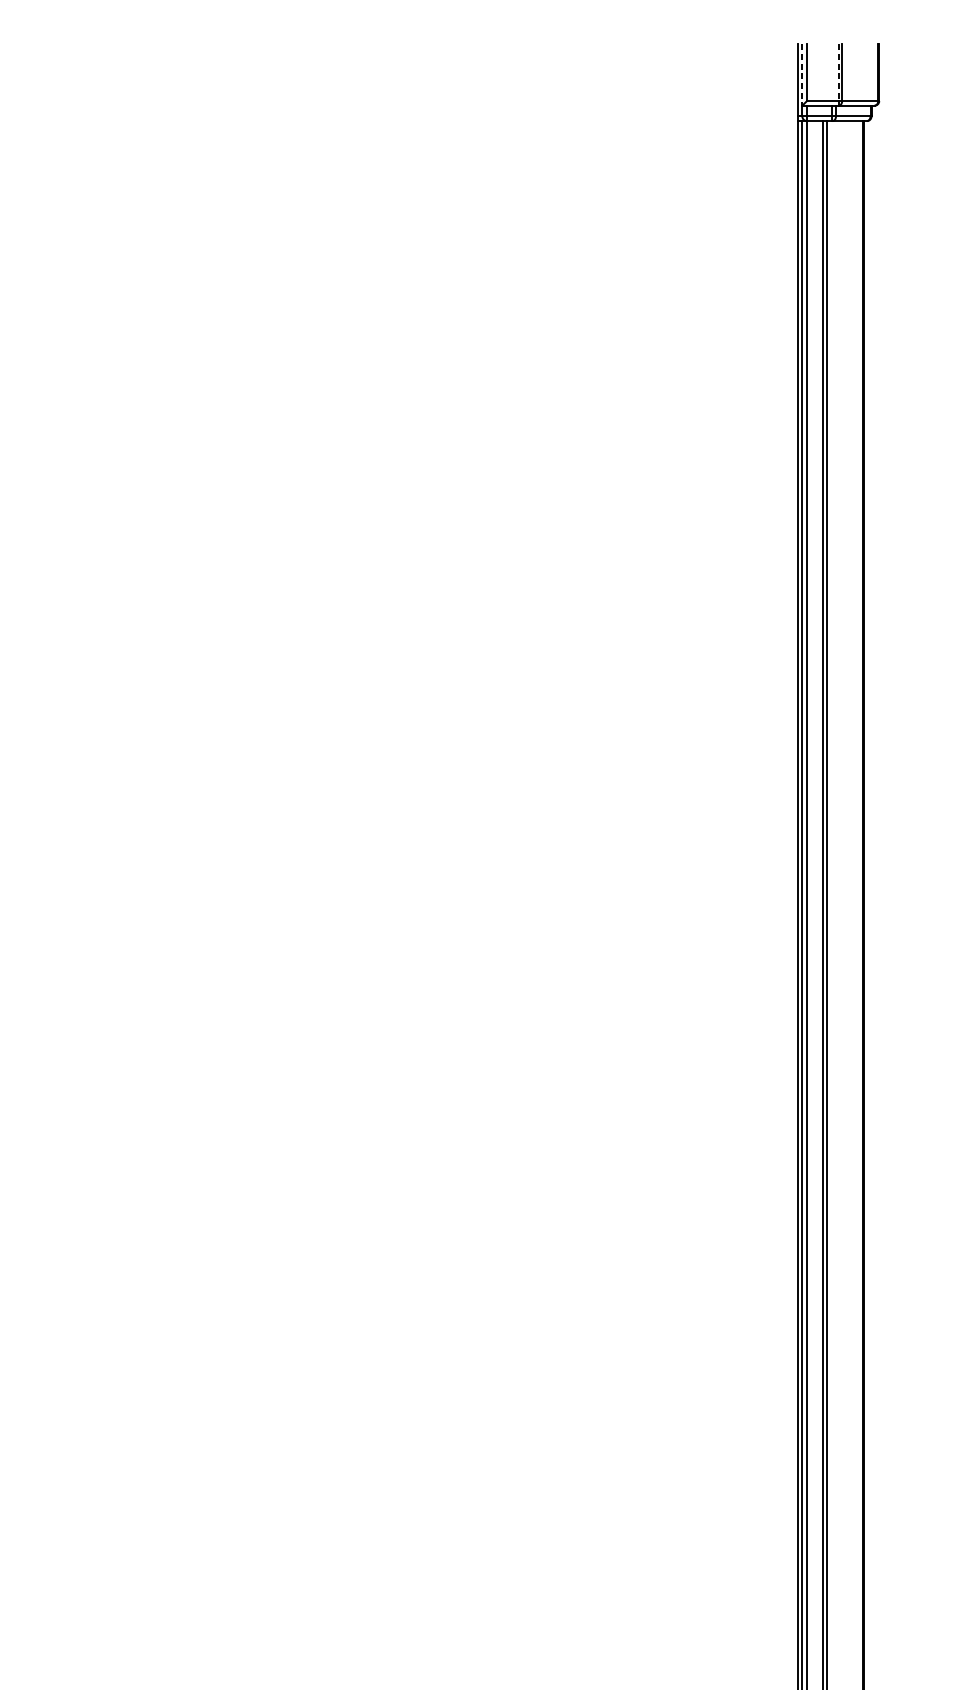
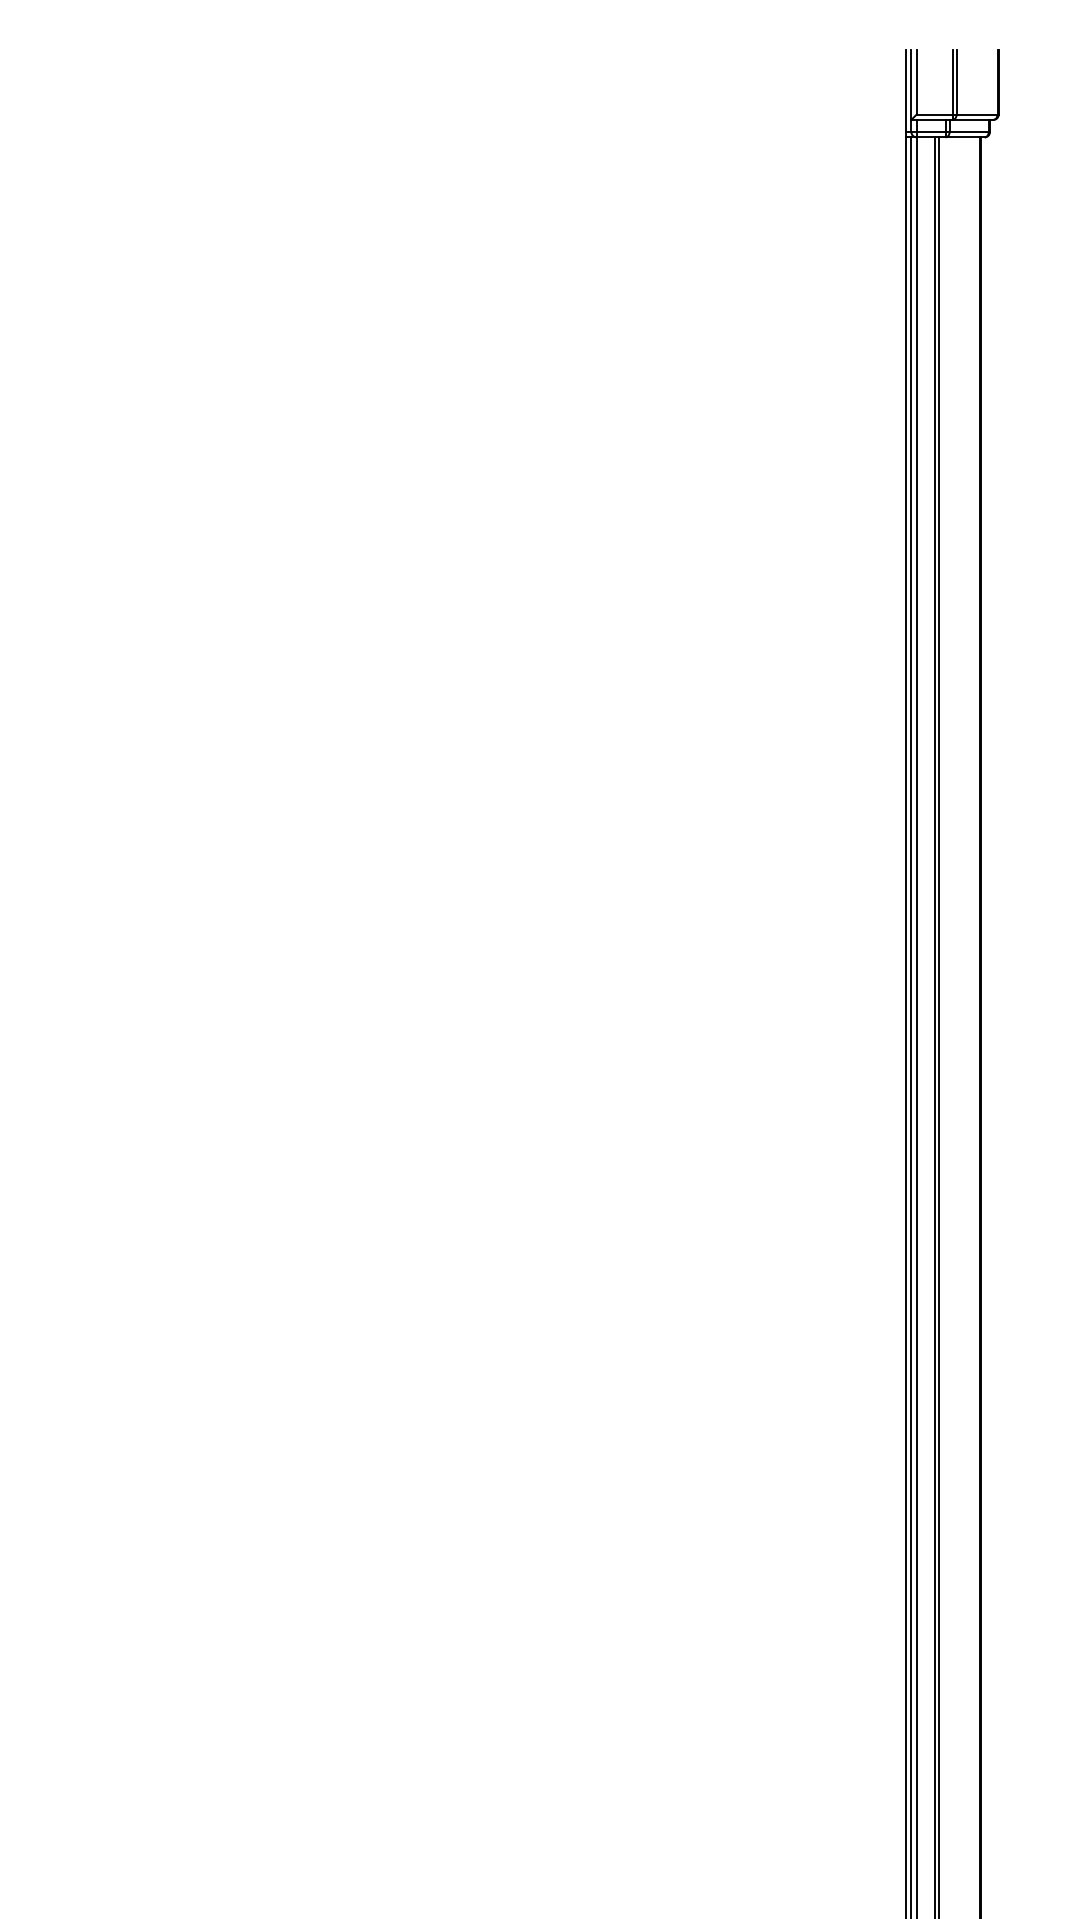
line: (838, 72) -> (952, 82), dashed -> solid
line: (802, 74) -> (911, 84), dashed -> solid

